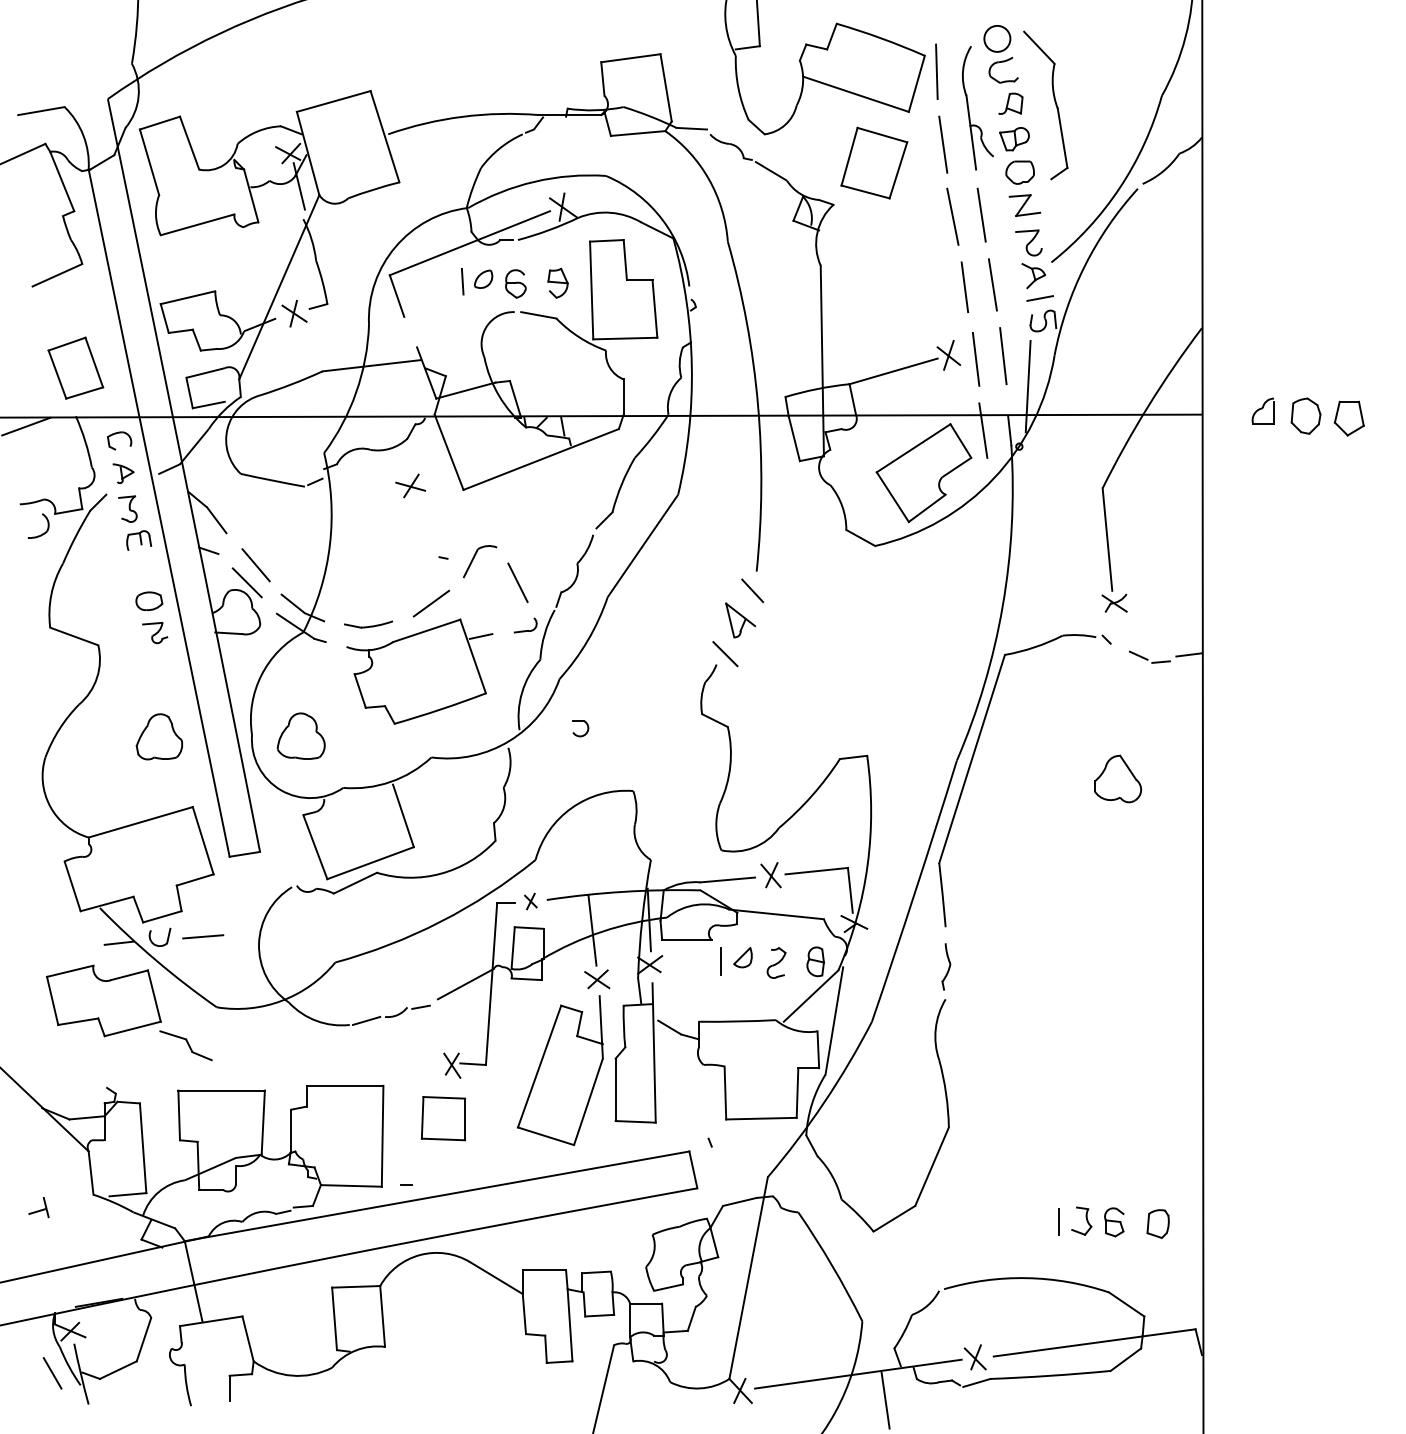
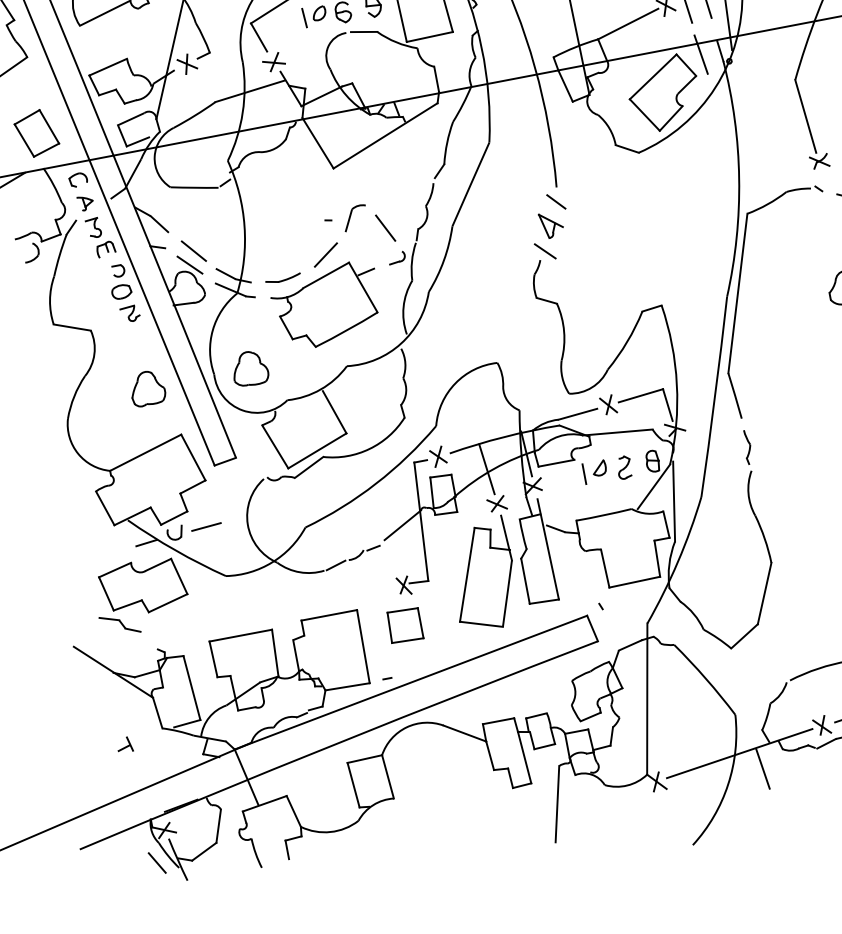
part: (410, 485) -> (273, 61), moved
part: (586, 725) -> (122, 267), moved
part: (530, 901) -> (438, 456), size x1.67
part: (185, 1045) -> (119, 624), moved

